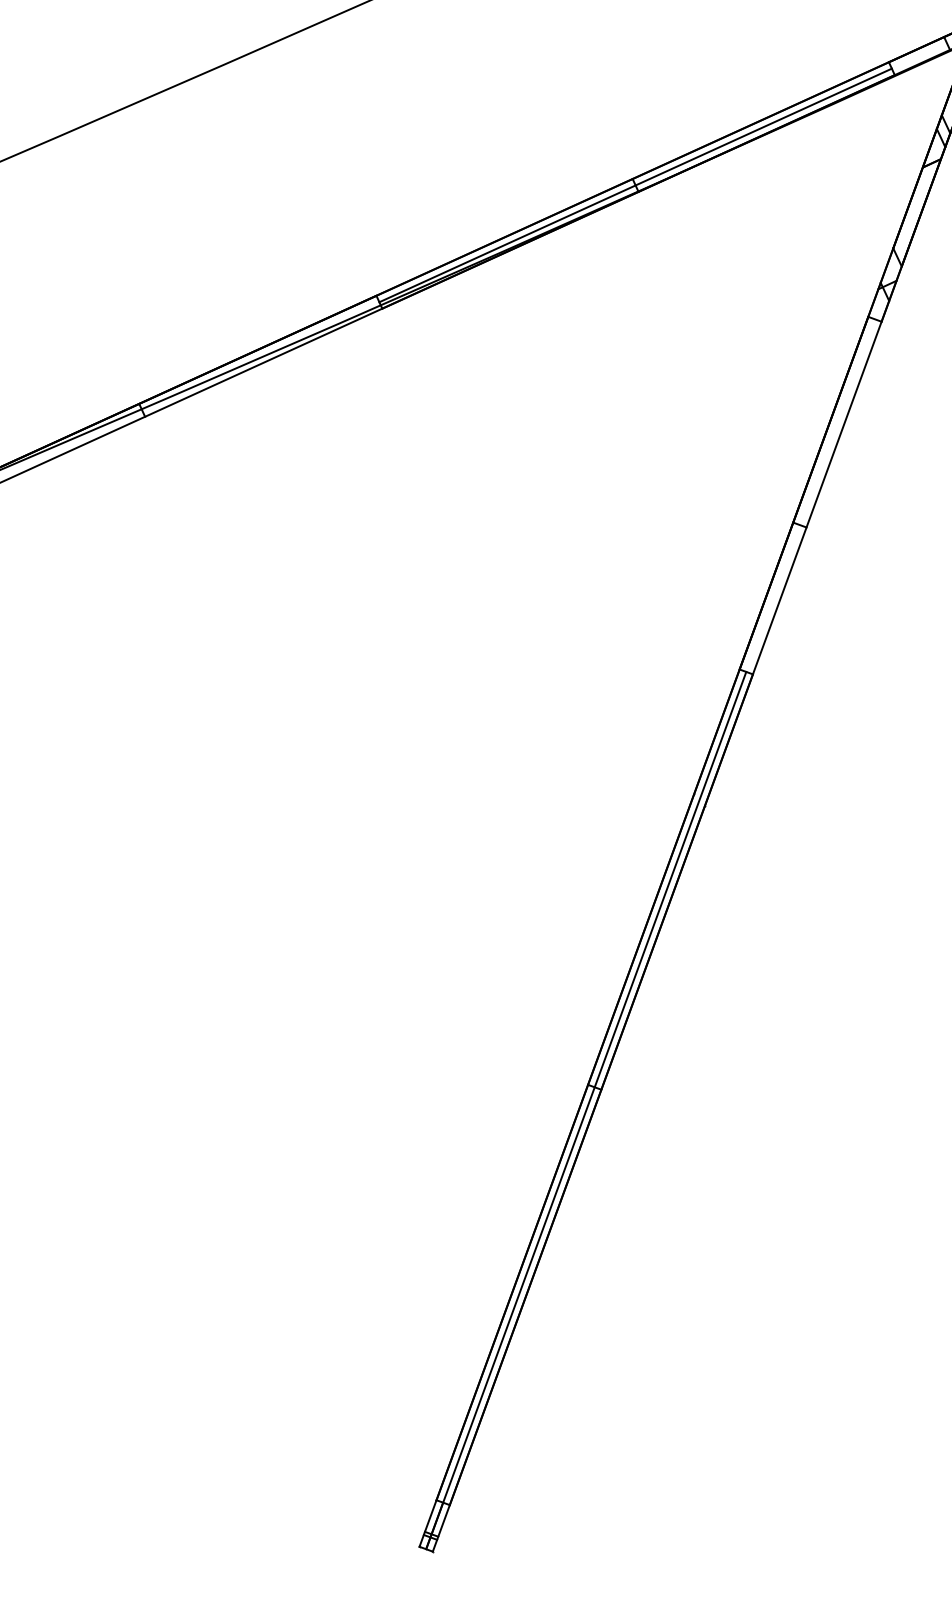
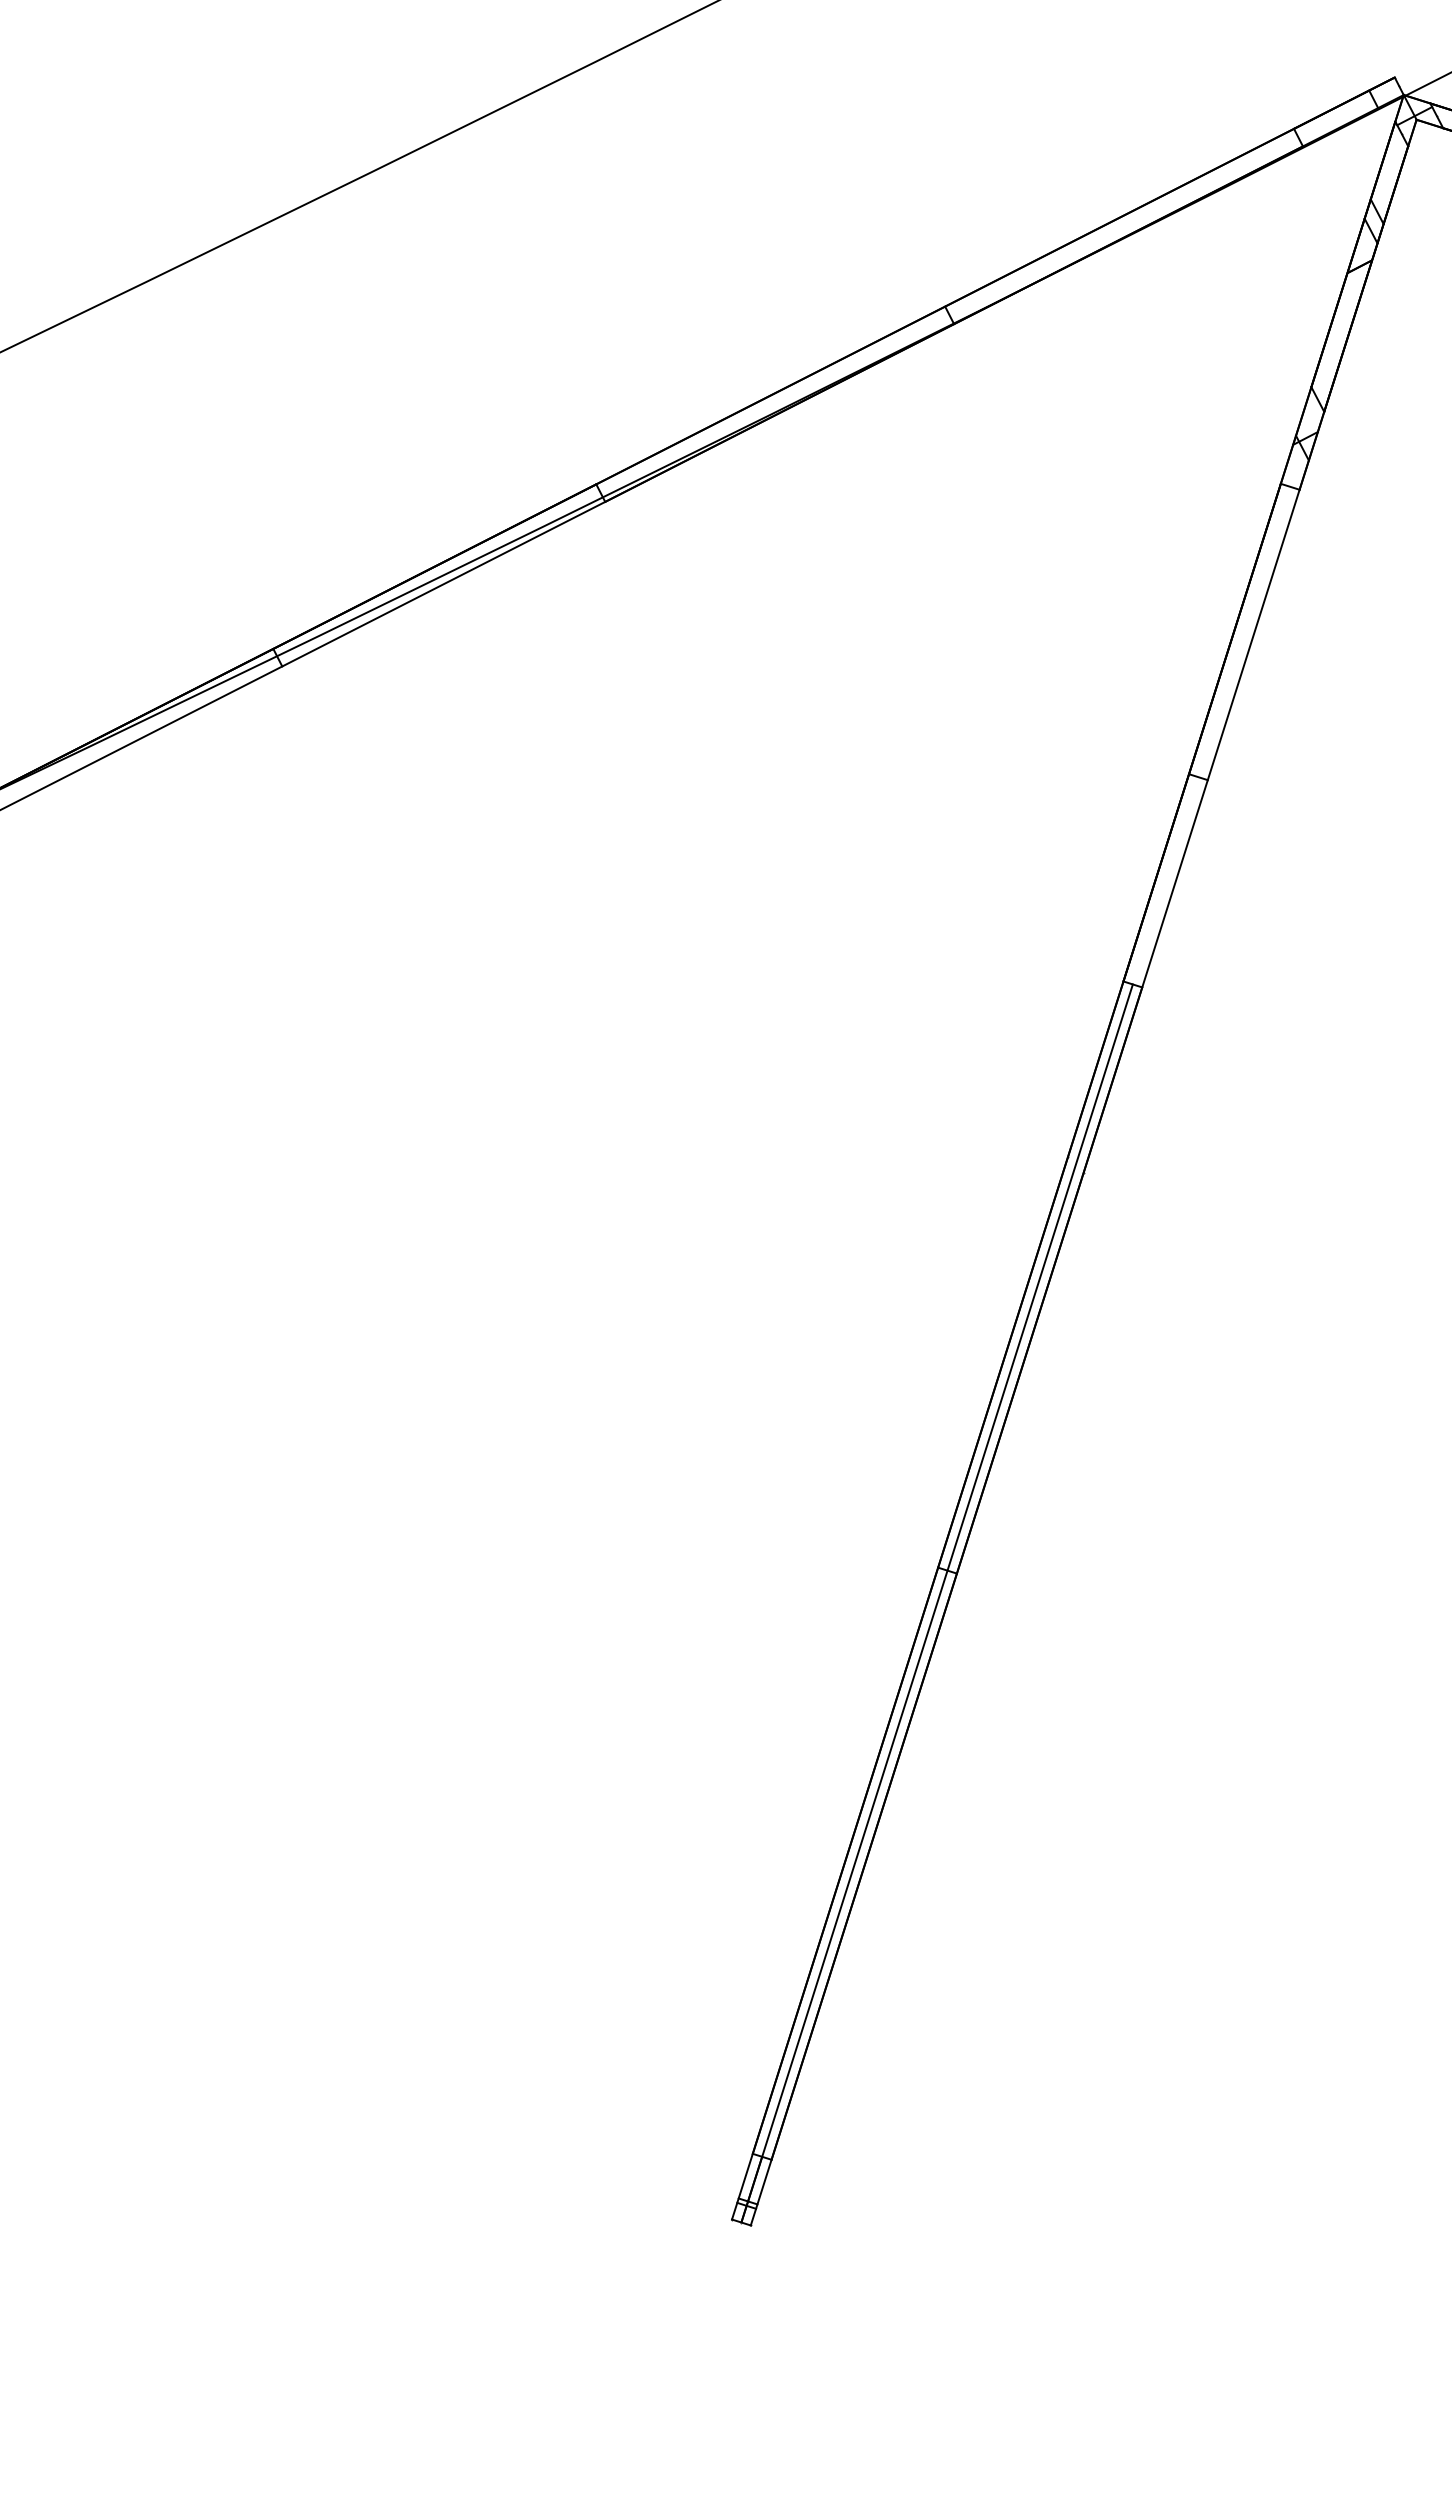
line: (635, 185) -> (949, 315), removed

